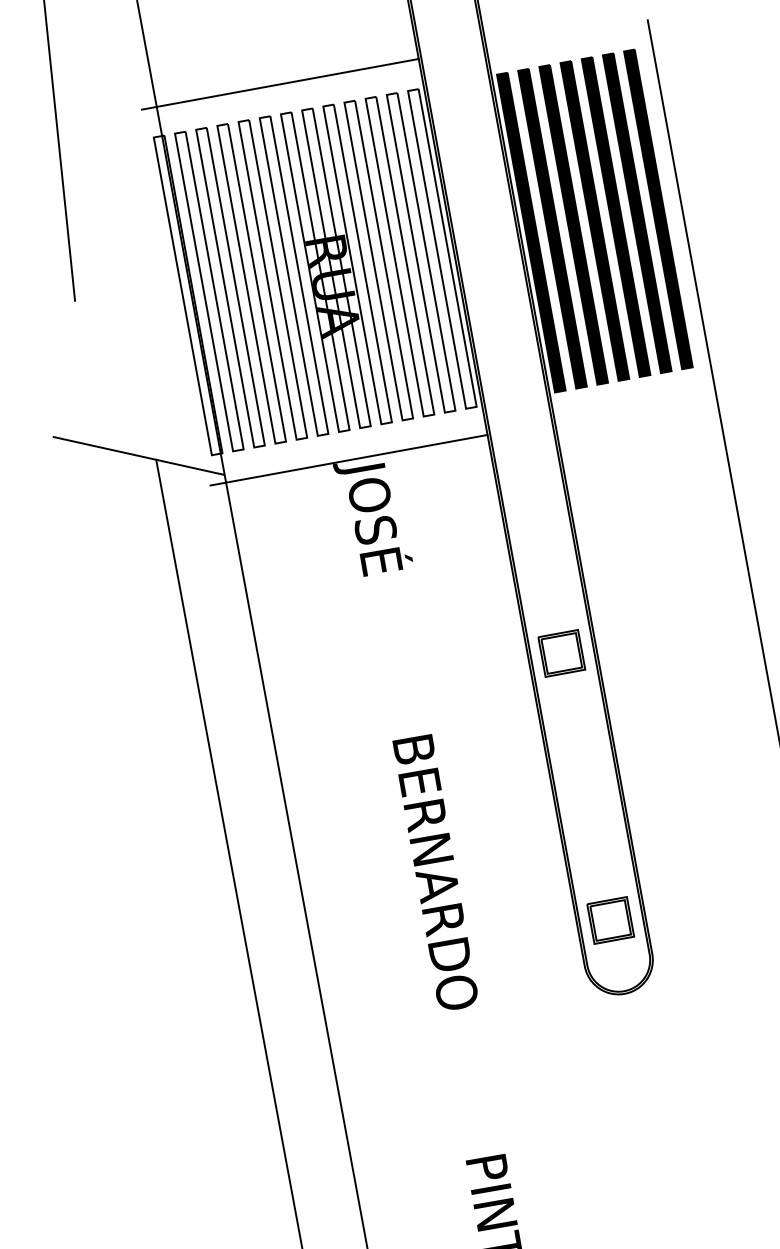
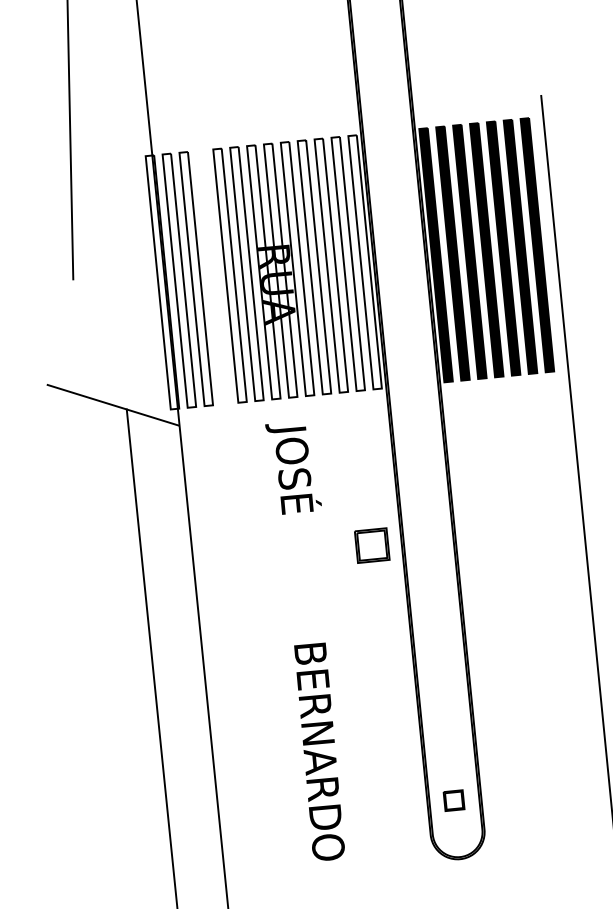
line: (279, 84) -> (247, 122), removed
part: (251, 283) -> (213, 277), removed
line: (348, 460) -> (277, 422), removed
part: (561, 653) -> (372, 545), moved
part: (610, 920) -> (453, 800), size x0.6

